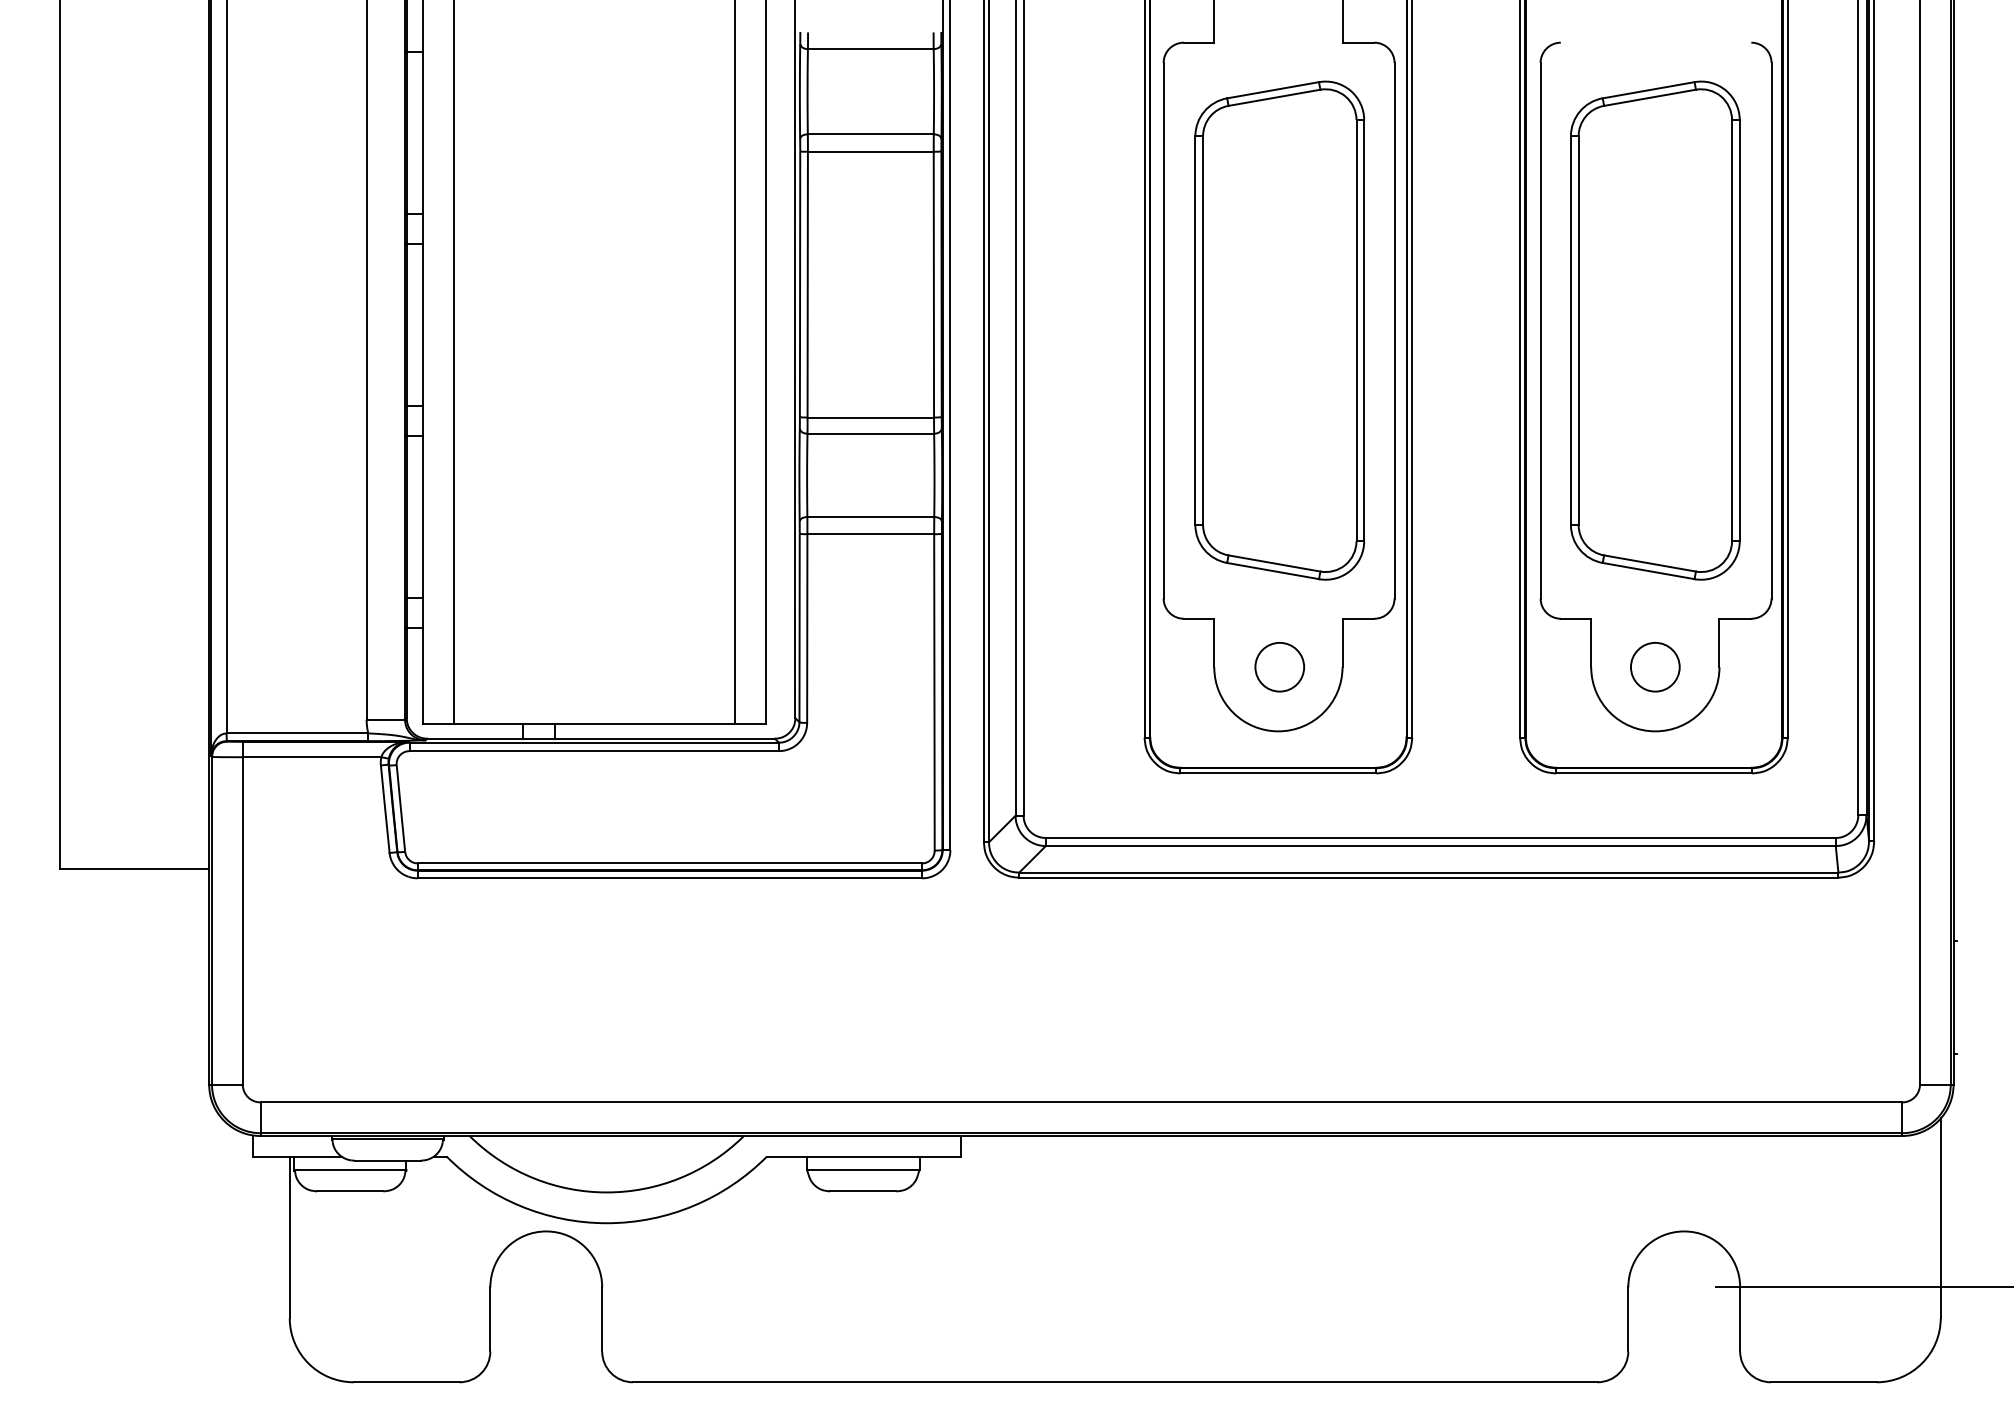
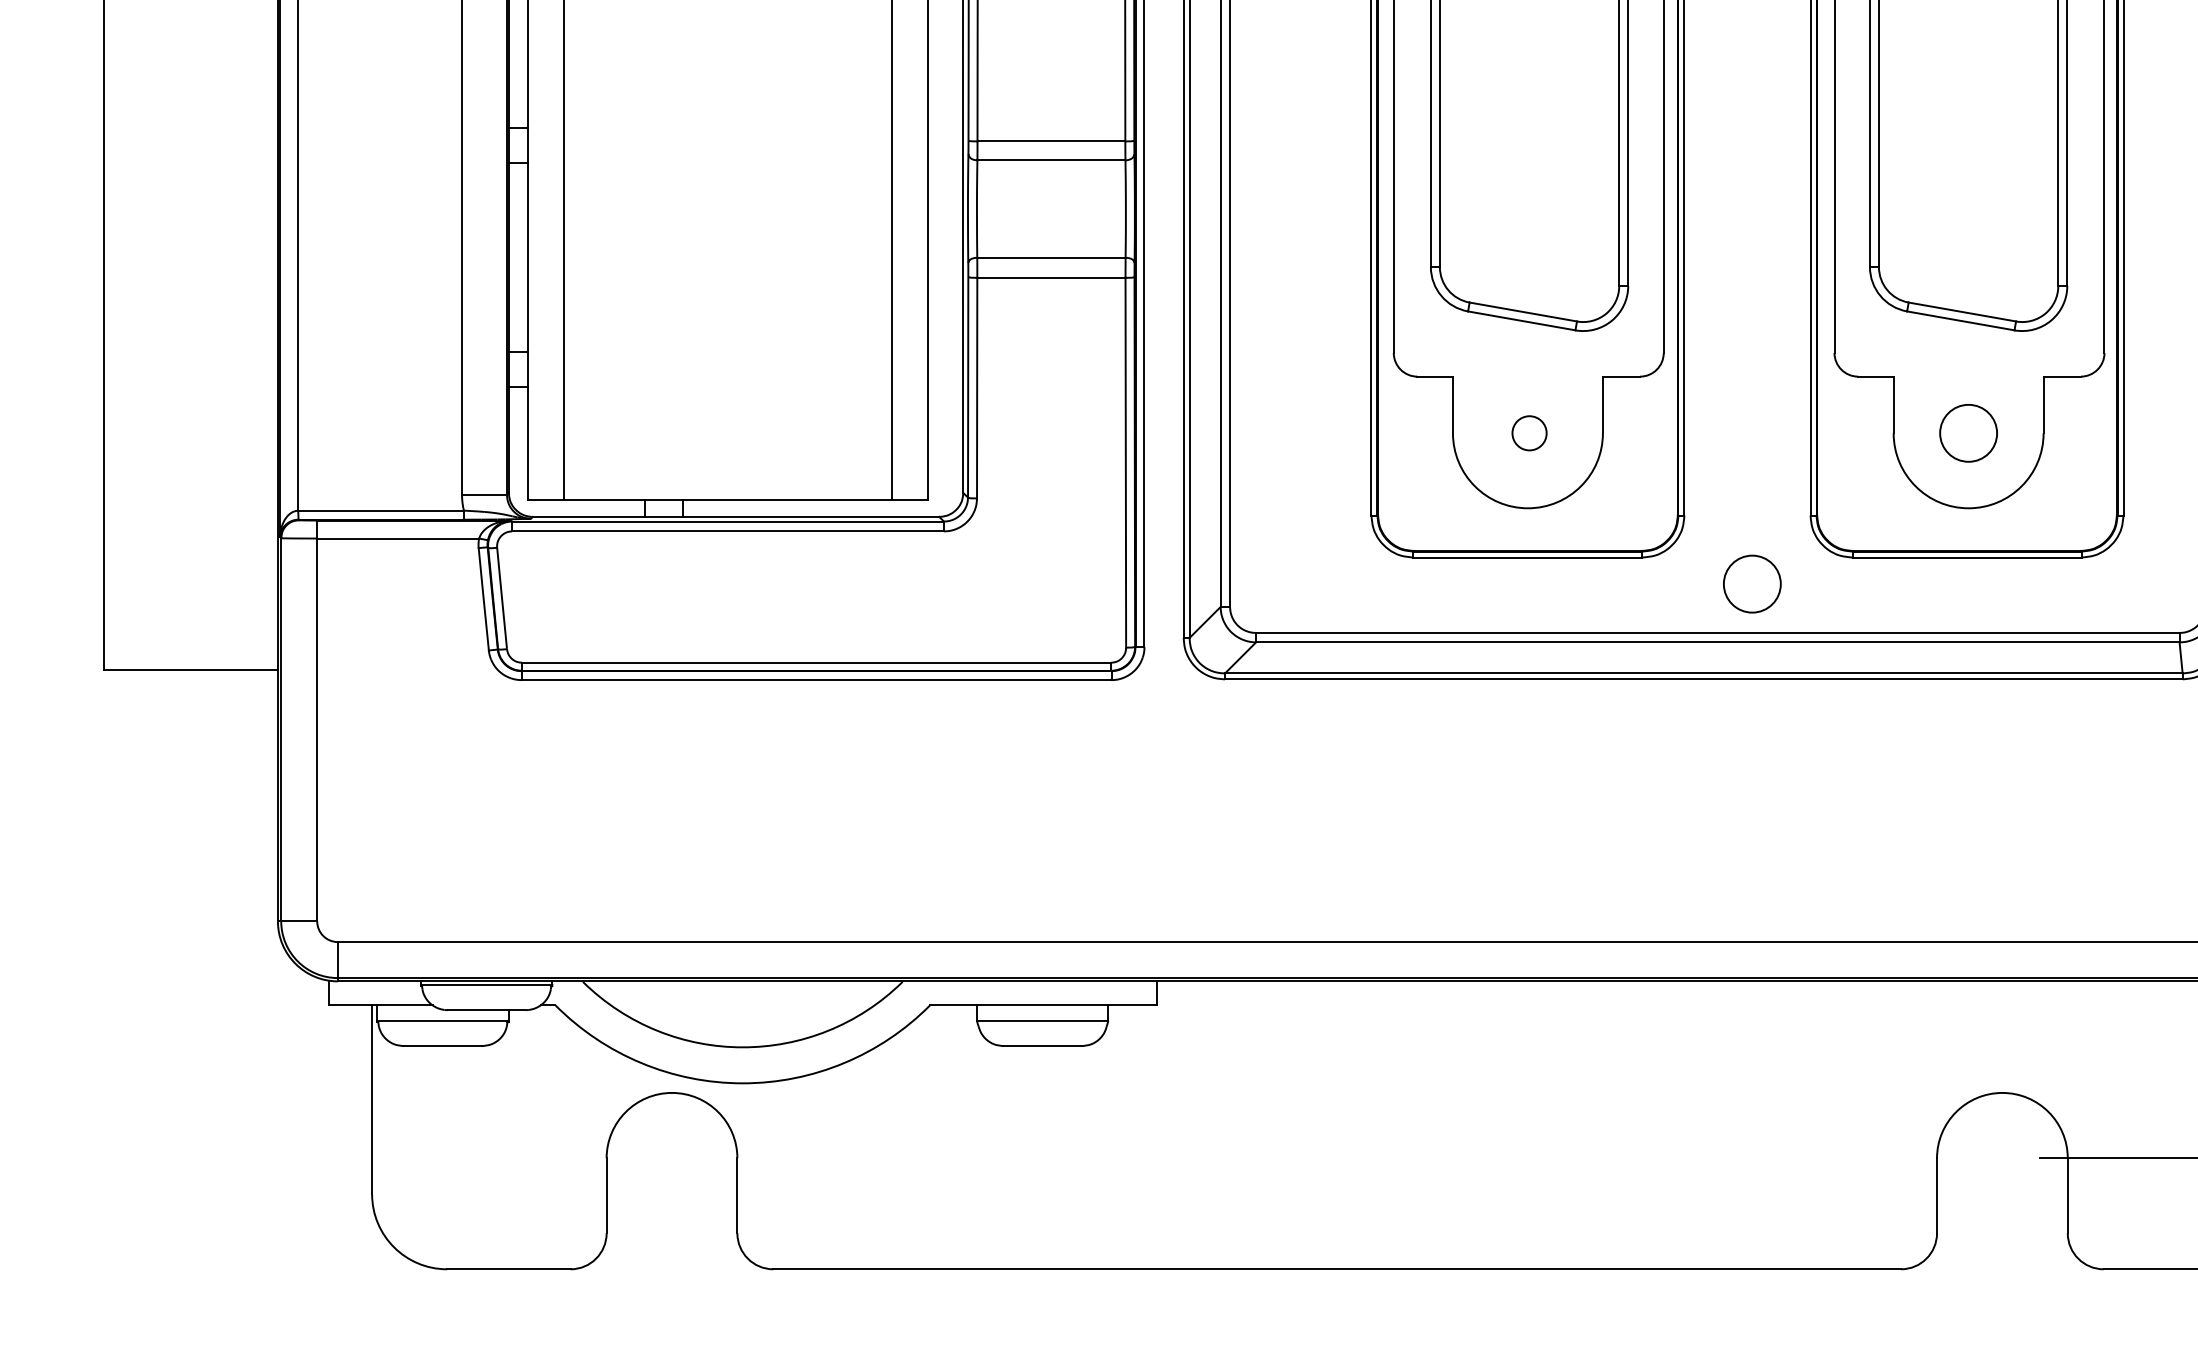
circle: (1279, 666) -> (1529, 432), size x0.6
circle: (1470, 796) -> (1752, 584), added

